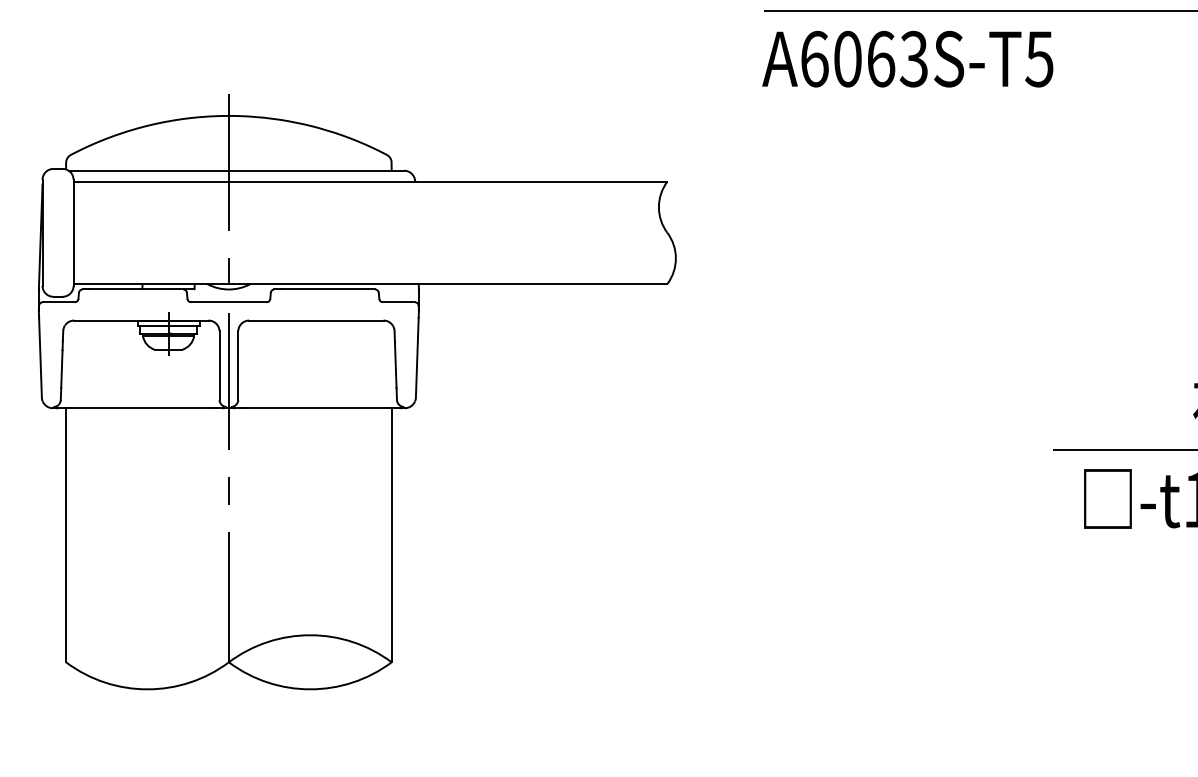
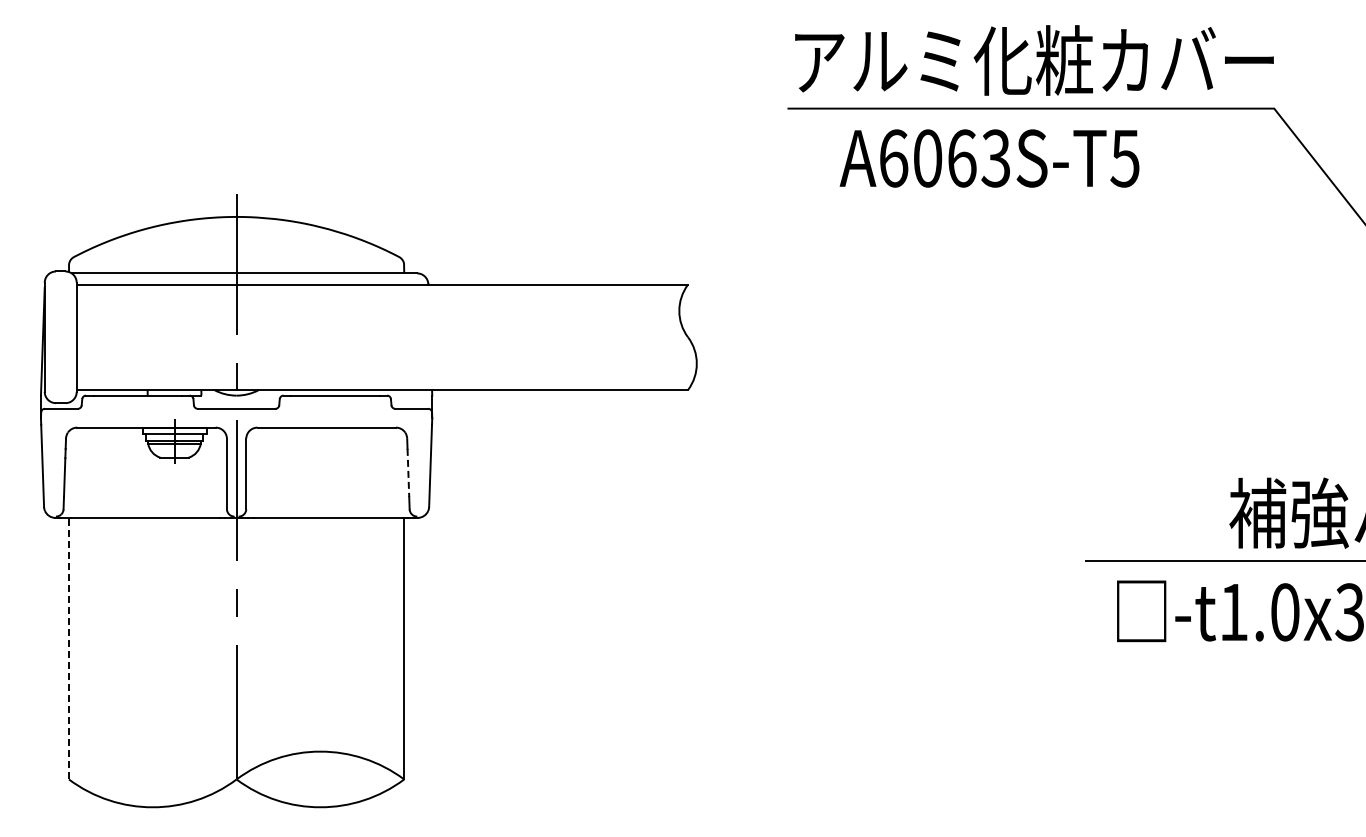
text: (907, 59) -> (989, 158), moved
line: (395, 365) -> (408, 473), solid -> dashed
line: (66, 535) -> (69, 648), solid -> dashed

